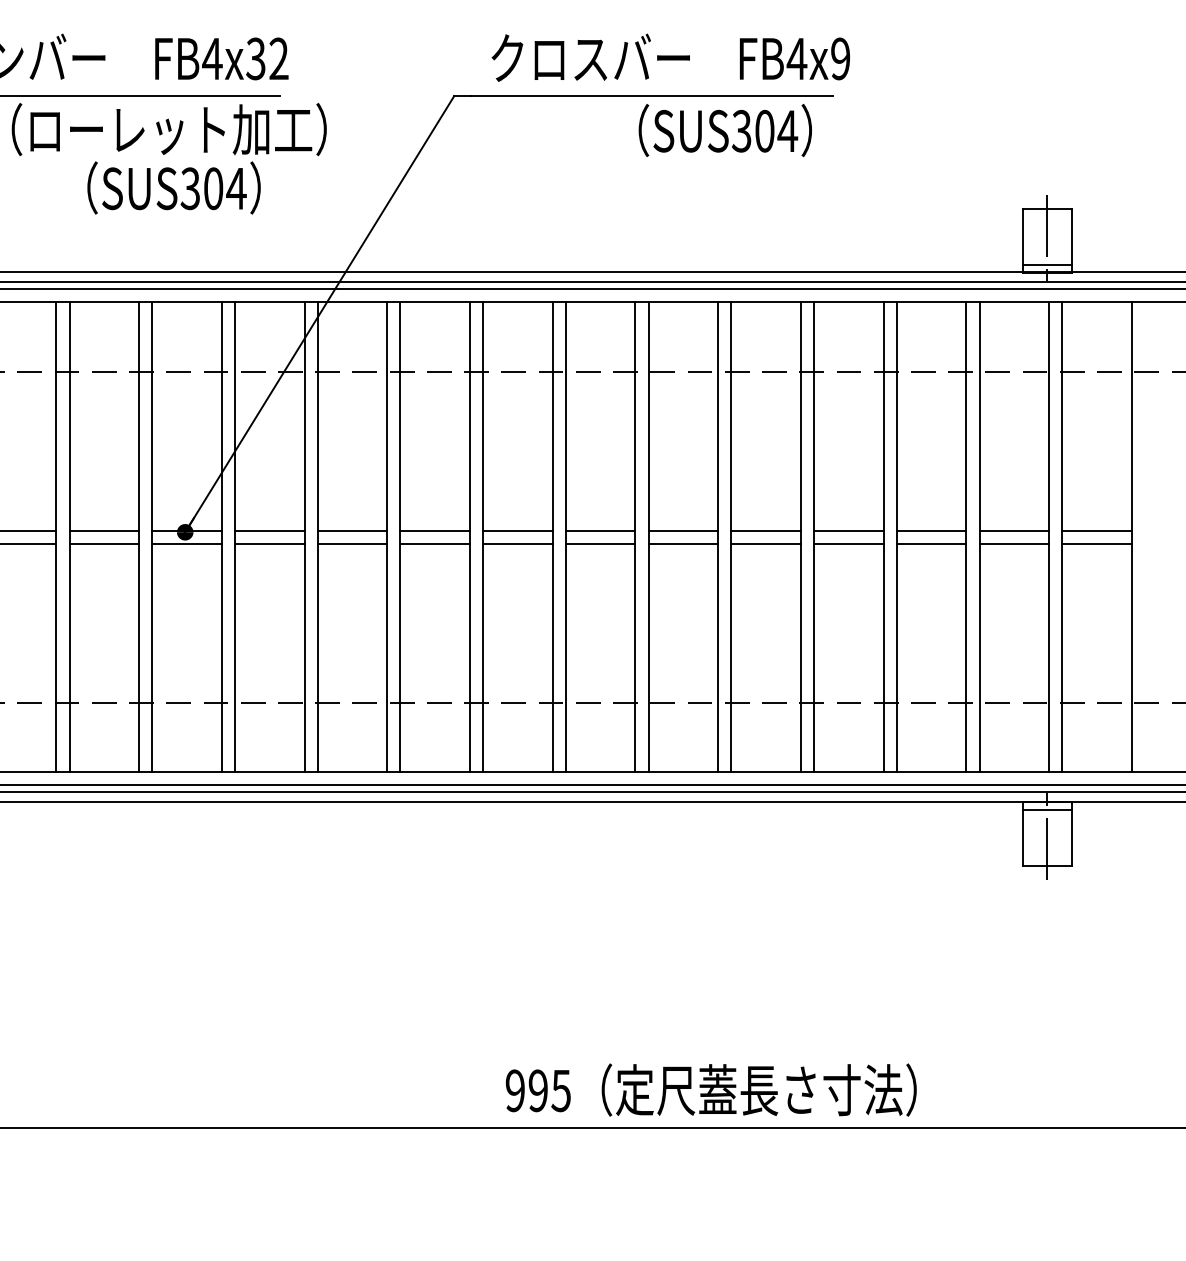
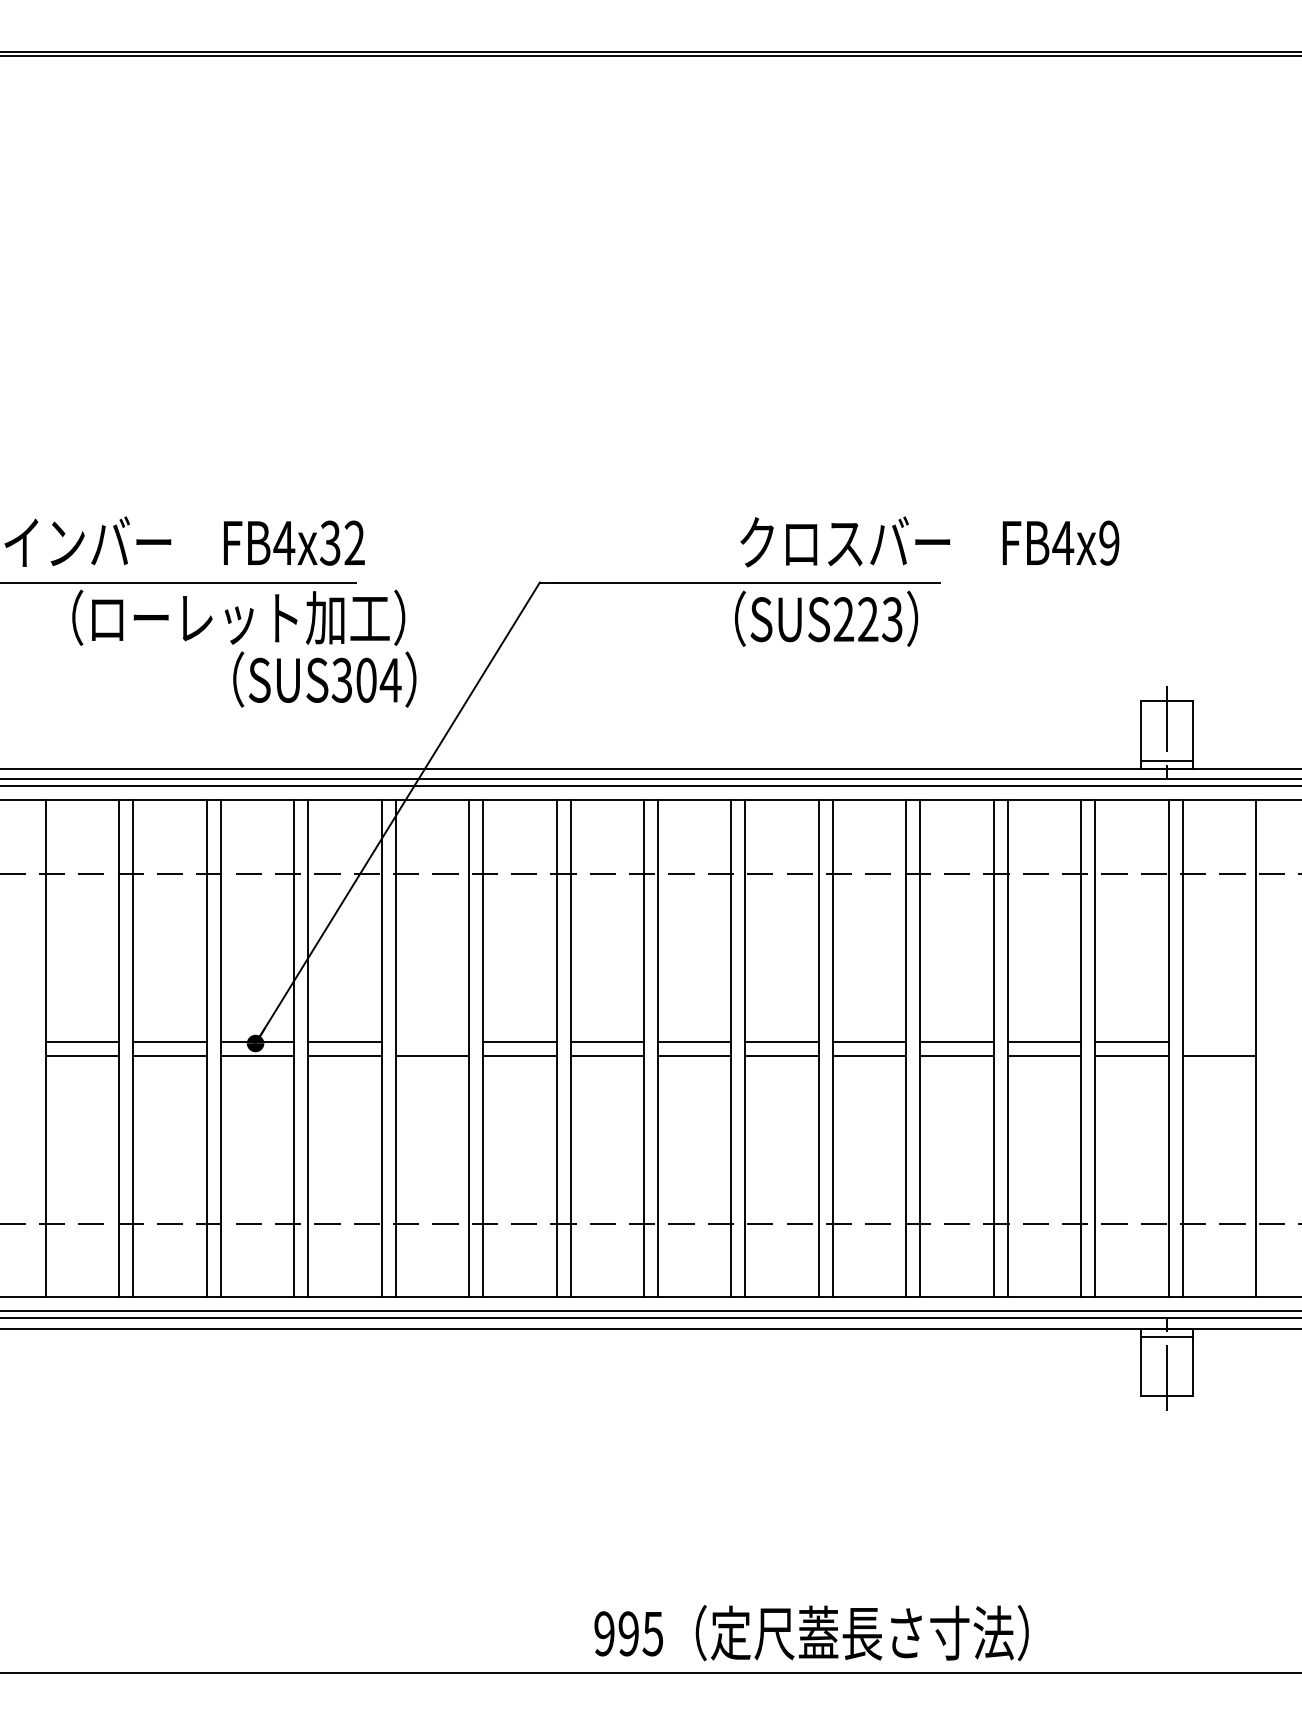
text: (670, 57) -> (929, 541), moved
text: (765, 131) -> (868, 619), SUS304 -> SUS223
text: (173, 187) -> (324, 679), moved
line: (352, 530) -> (432, 1041), removed
line: (1097, 530) -> (1219, 1041), removed

